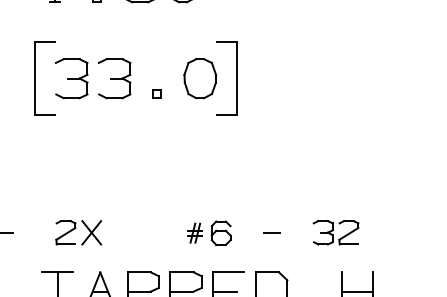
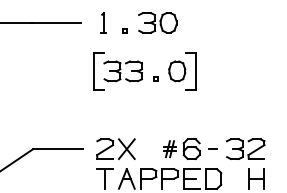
part: (77, 231) -> (115, 148), size x1.67
part: (335, 231) -> (245, 148), size x1.67
part: (208, 233) -> (181, 149), size x1.67

